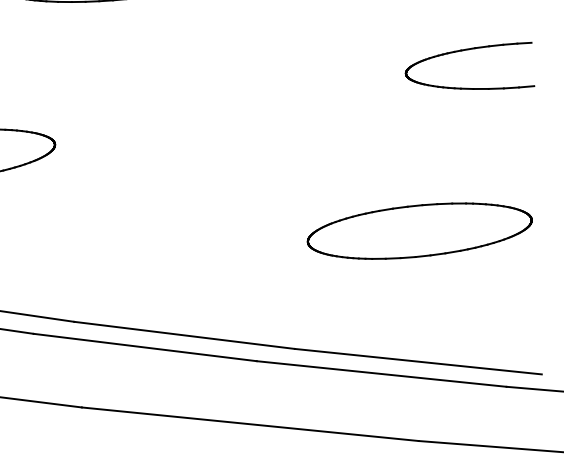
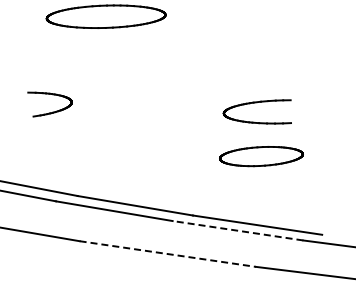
part: (466, 51) -> (256, 103), moved
part: (419, 230) -> (261, 156), size x0.7
line: (380, 373) -> (237, 230), solid -> dashed
line: (251, 425) -> (168, 254), solid -> dashed

